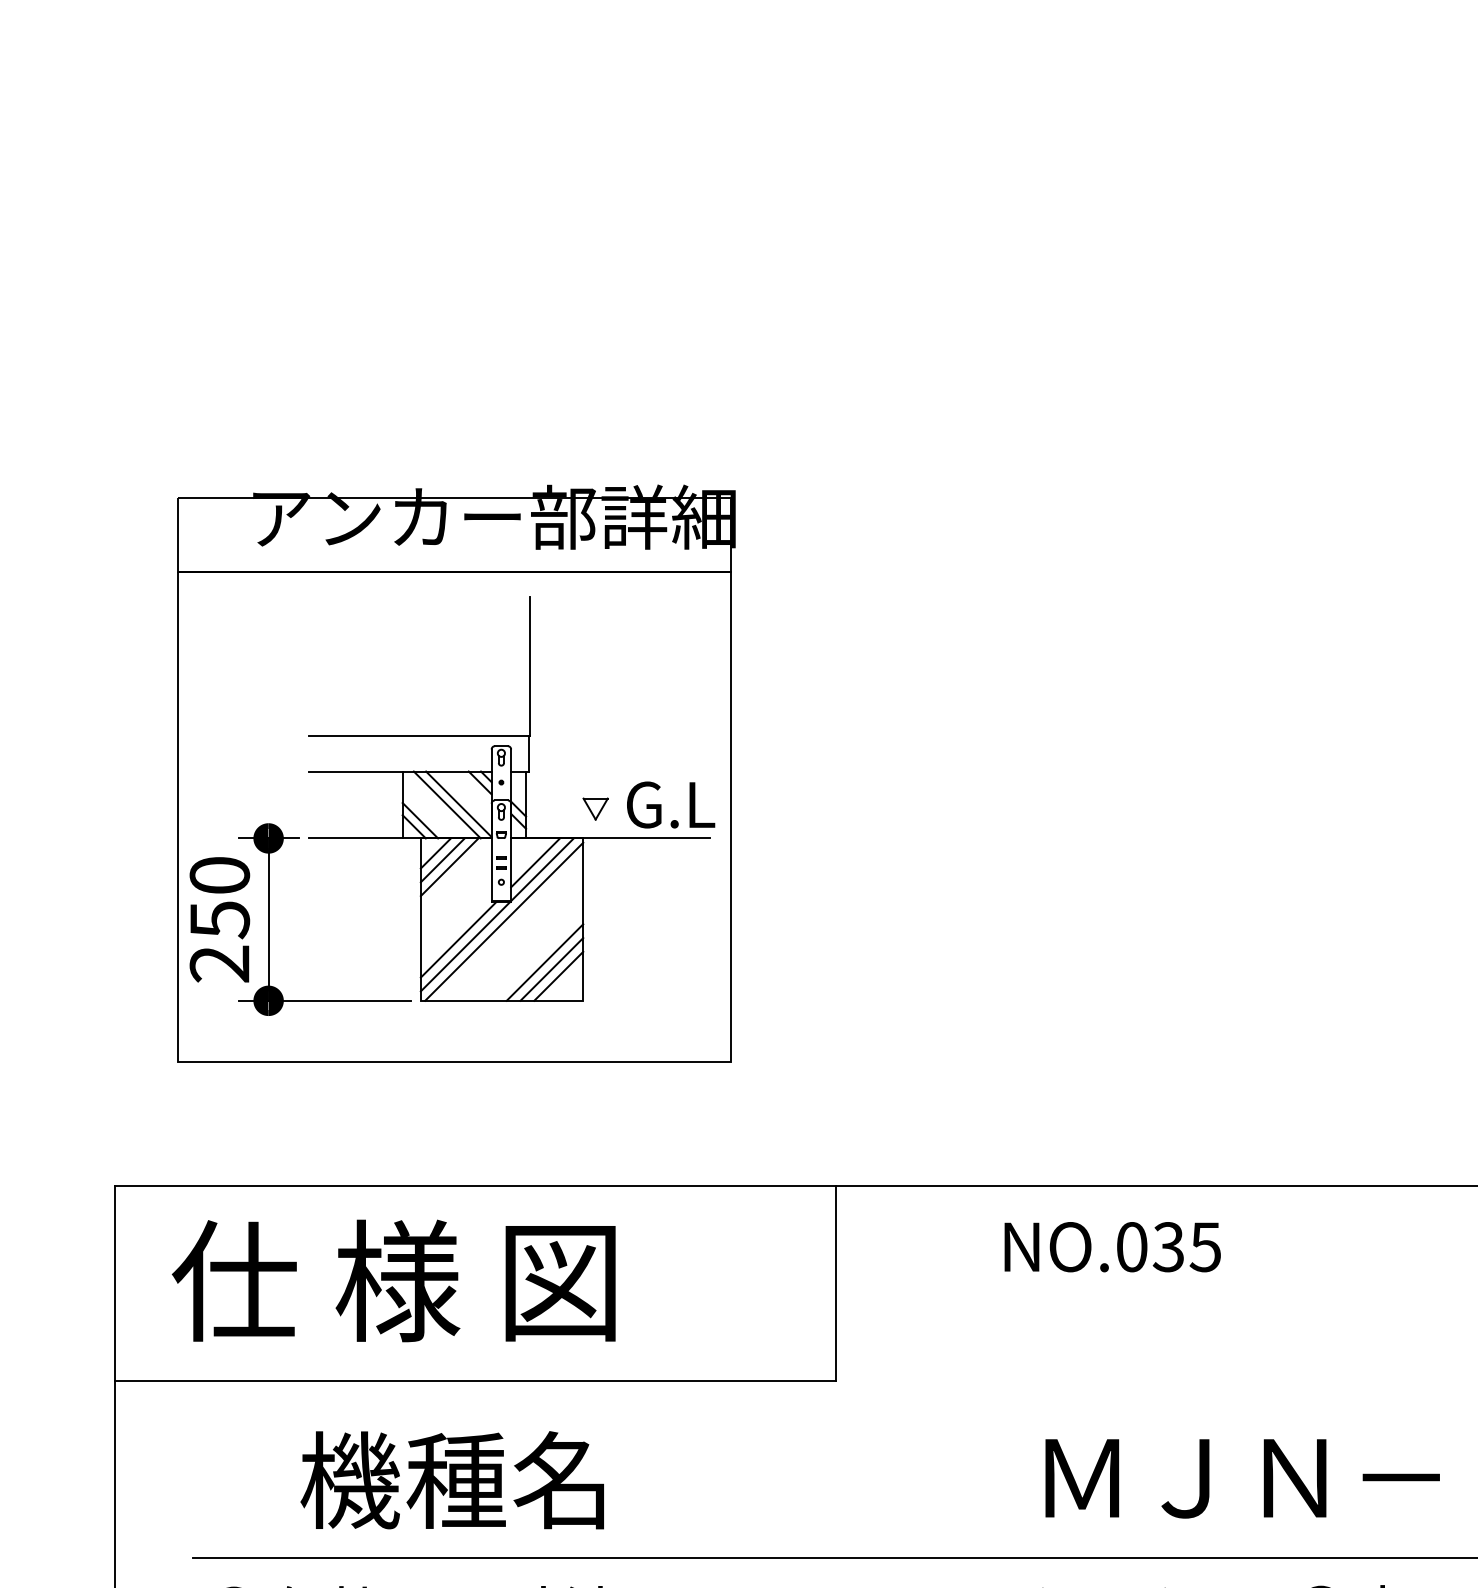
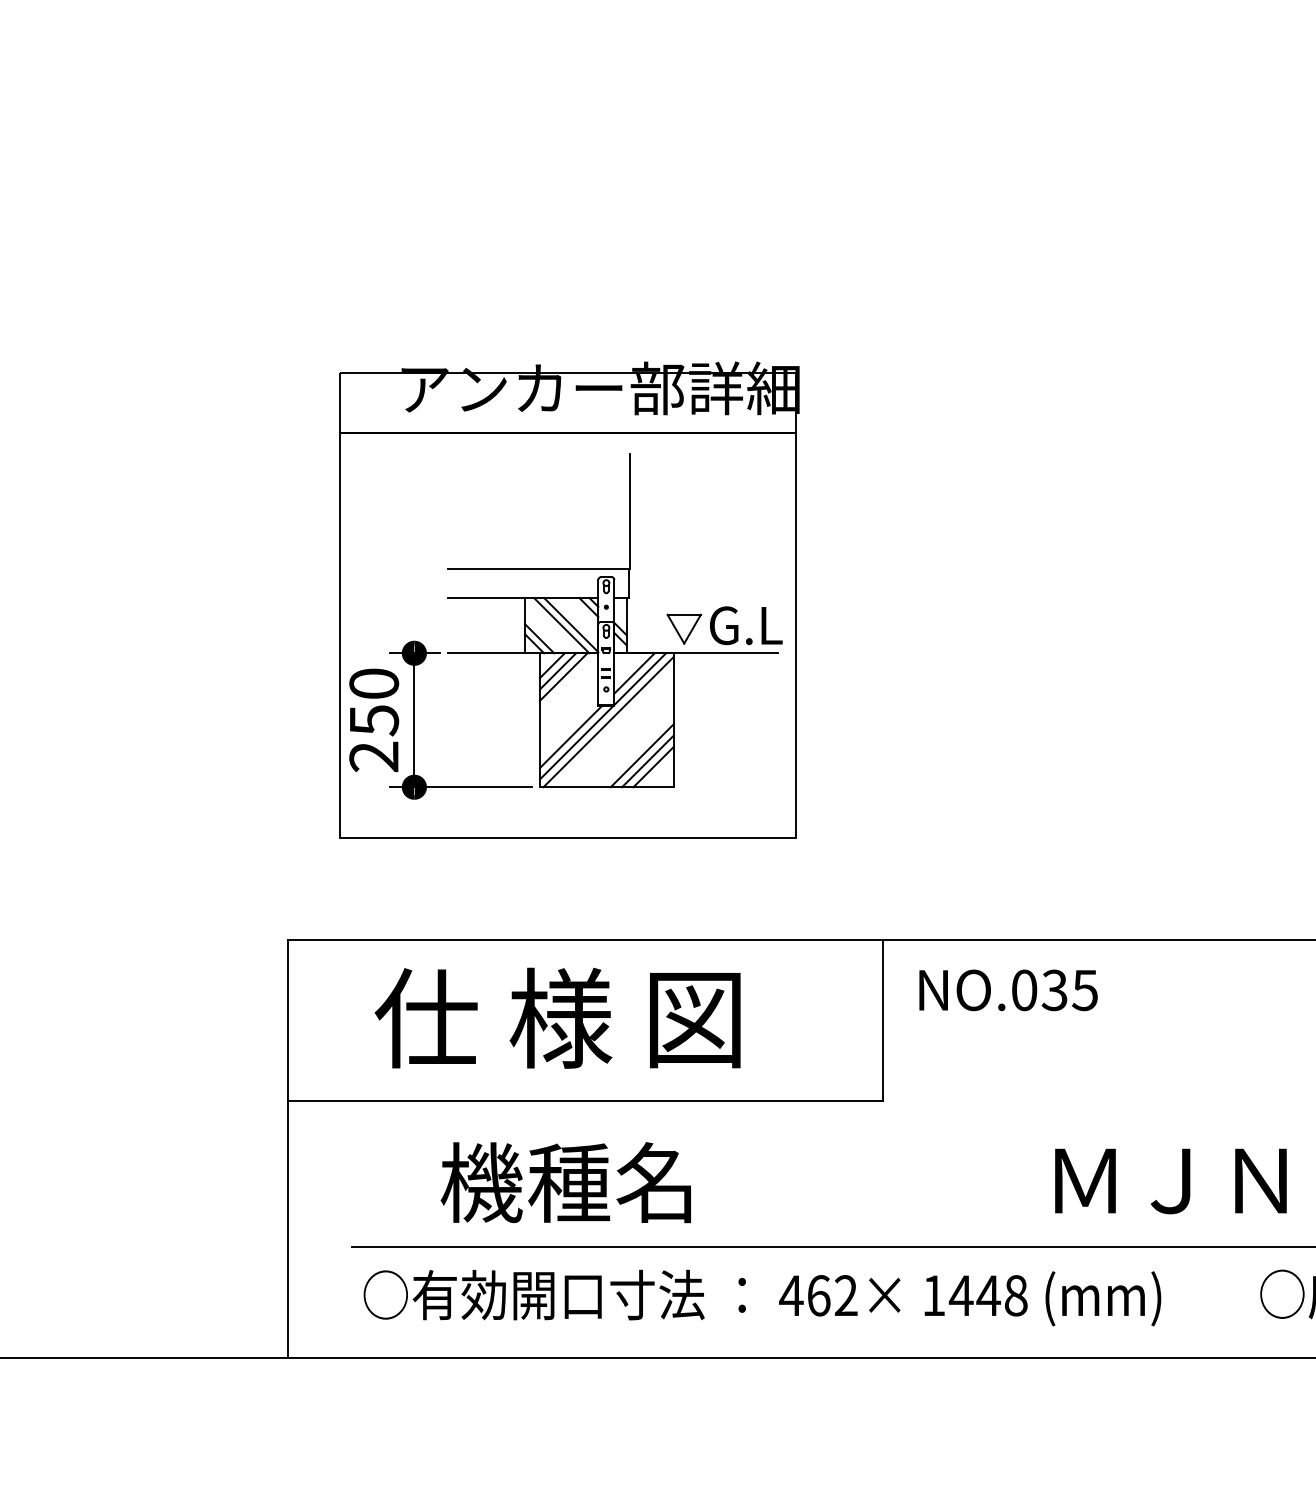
part: (594, 808) -> (683, 628), size x1.67
text: (1112, 1247) -> (1008, 990), moved
text: (393, 1280) -> (557, 1017), moved

